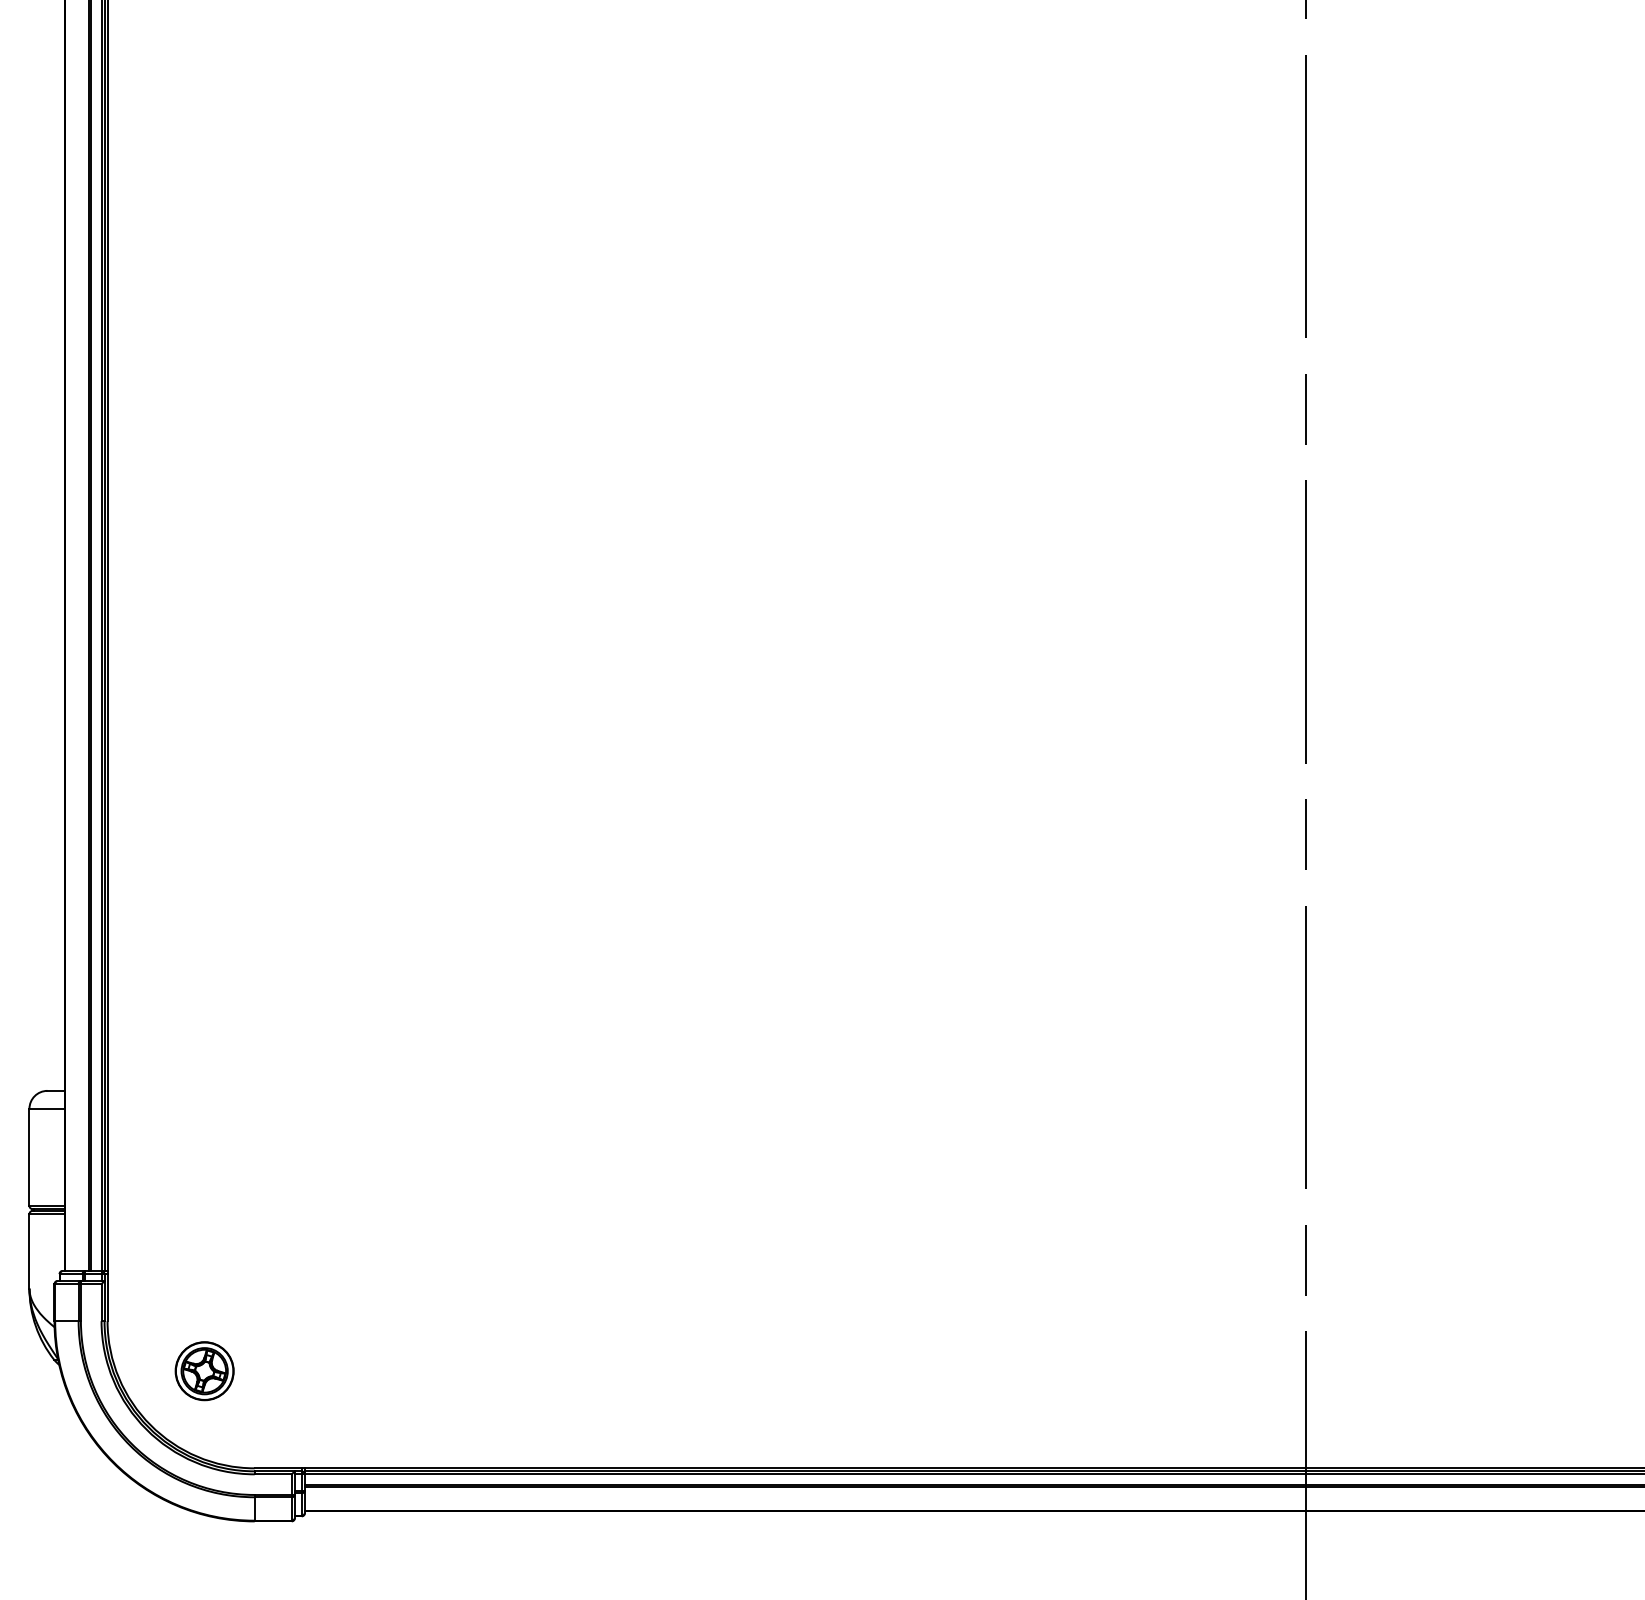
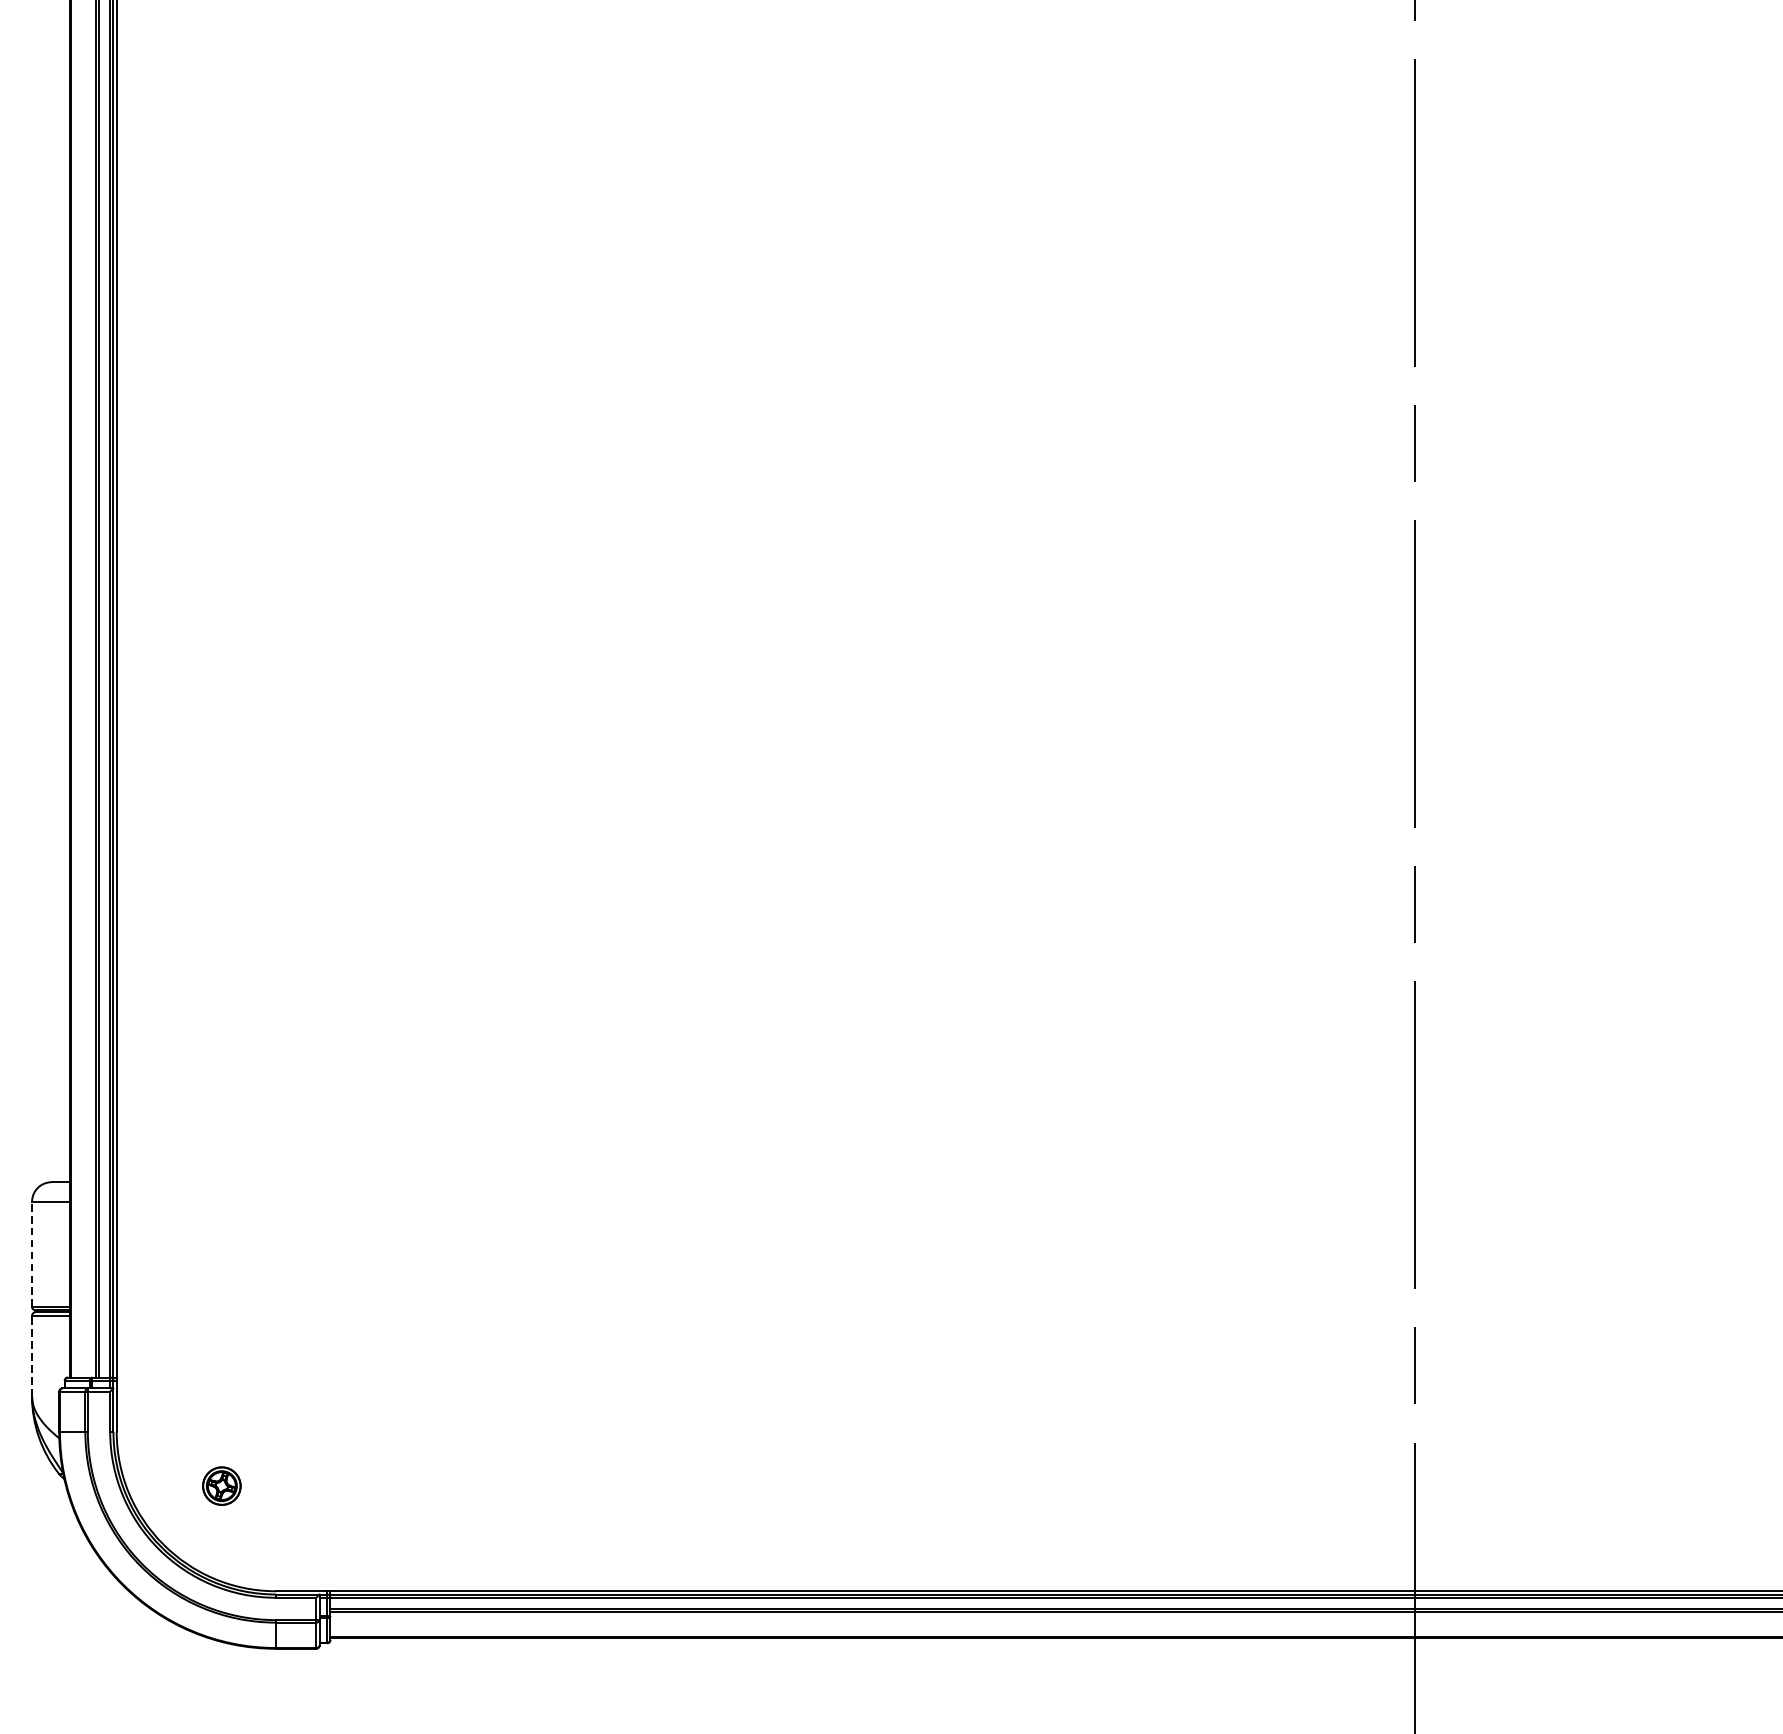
line: (29, 1157) -> (32, 1254), solid -> dashed
line: (29, 1250) -> (32, 1355), solid -> dashed
part: (204, 1371) -> (221, 1486), size x0.6

